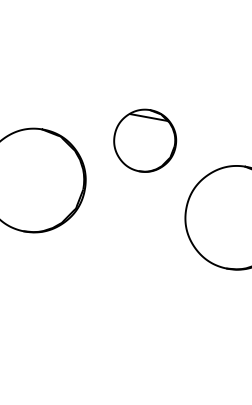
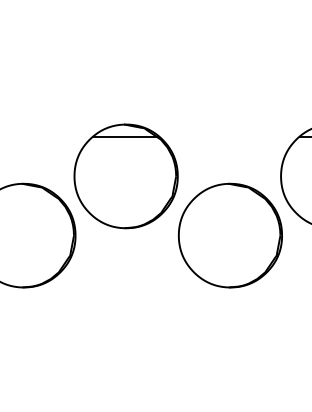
part: (144, 140) -> (125, 176), size x1.67

